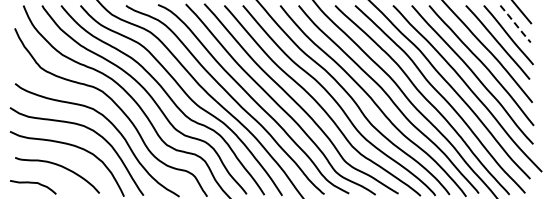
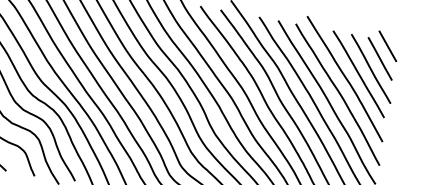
line: (515, 24) -> (380, 59), dashed -> solid

